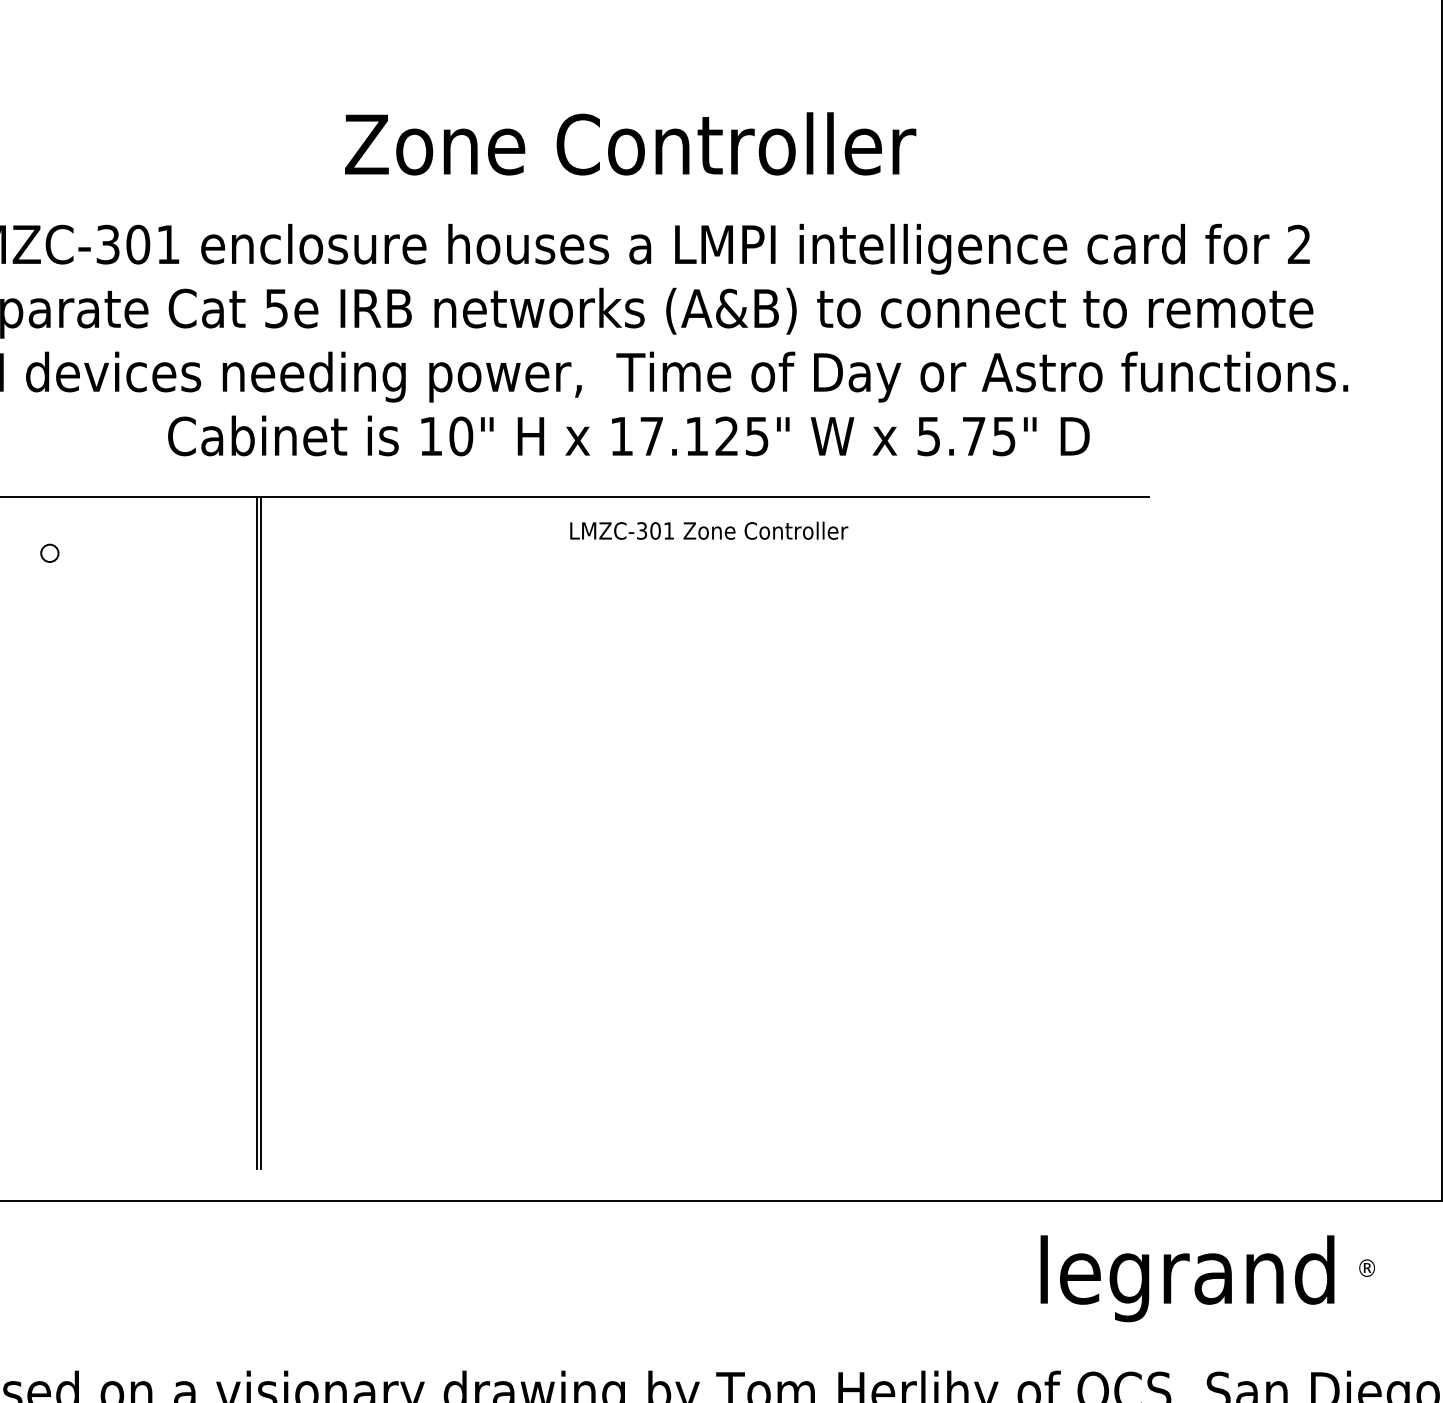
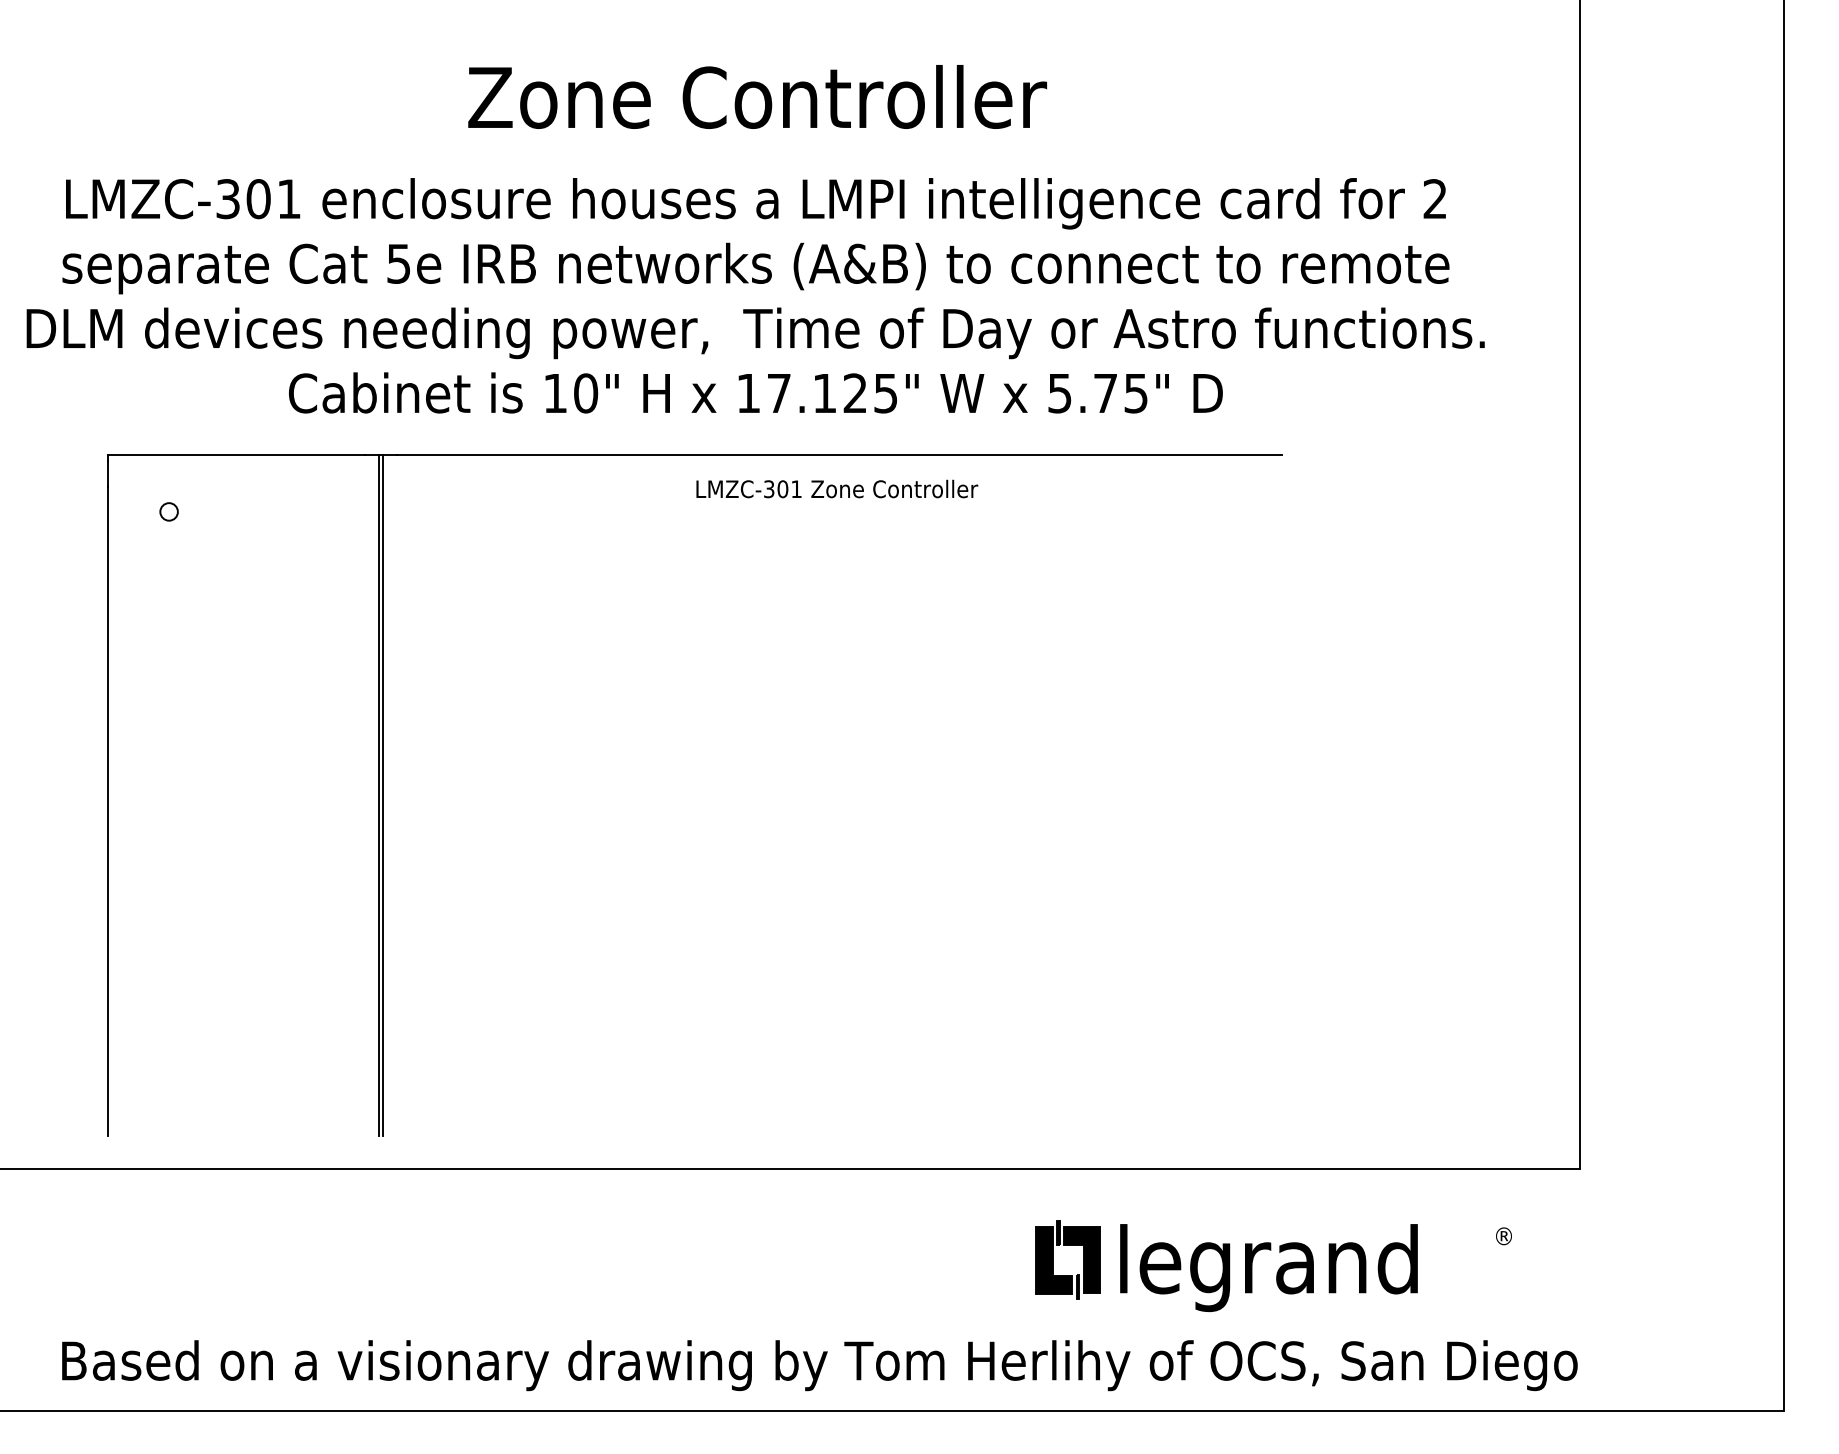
part: (936, 1277) -> (1067, 1245), added
text: (1187, 1279) -> (1268, 1268), moved

